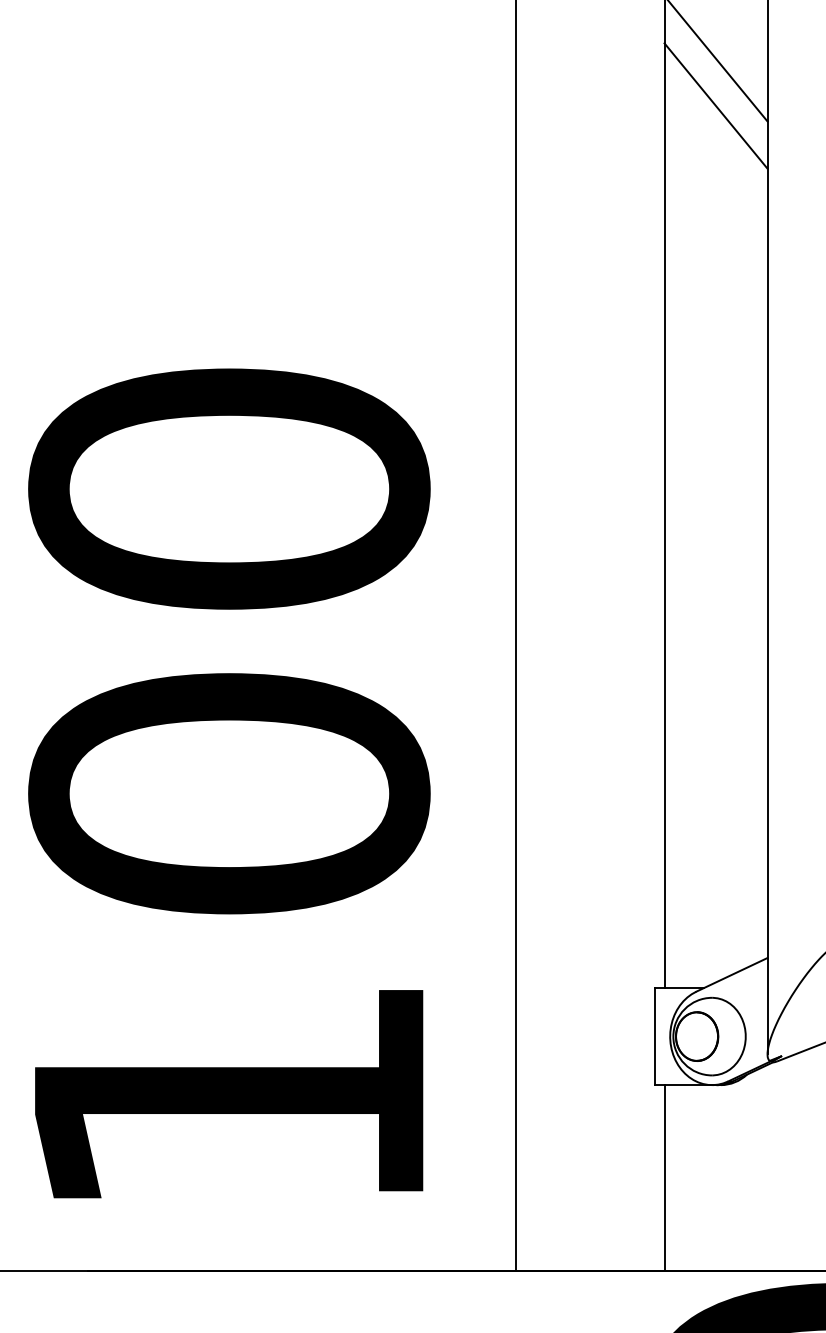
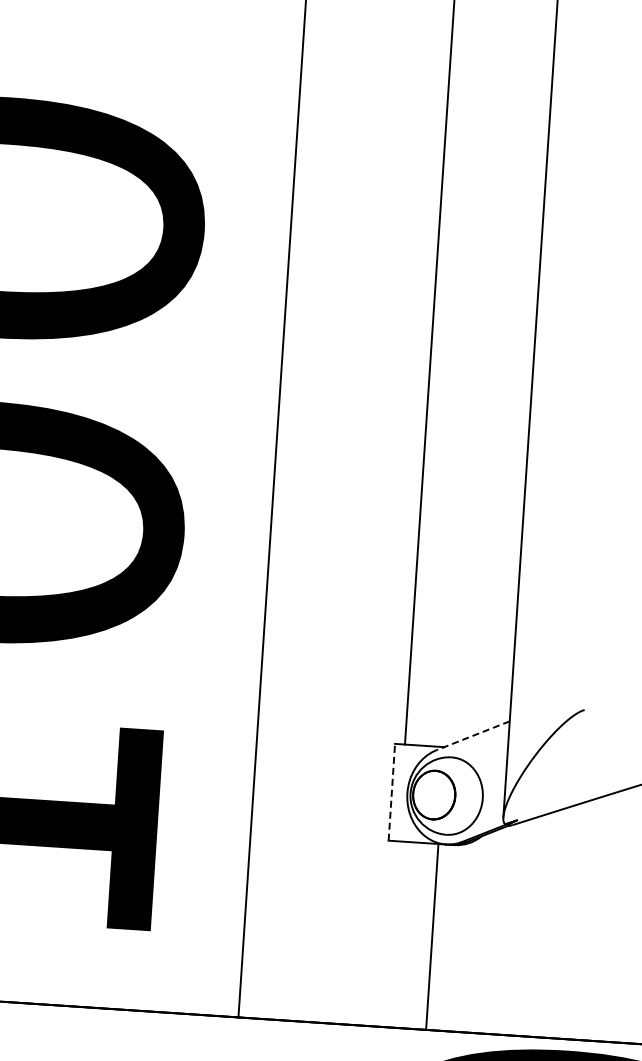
line: (731, 975) -> (472, 736), solid -> dashed
line: (654, 1036) -> (391, 792), solid -> dashed
line: (664, 1178) -> (432, 937), moved

